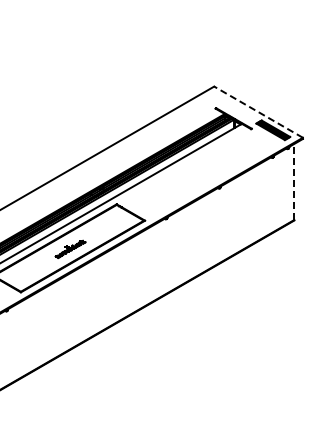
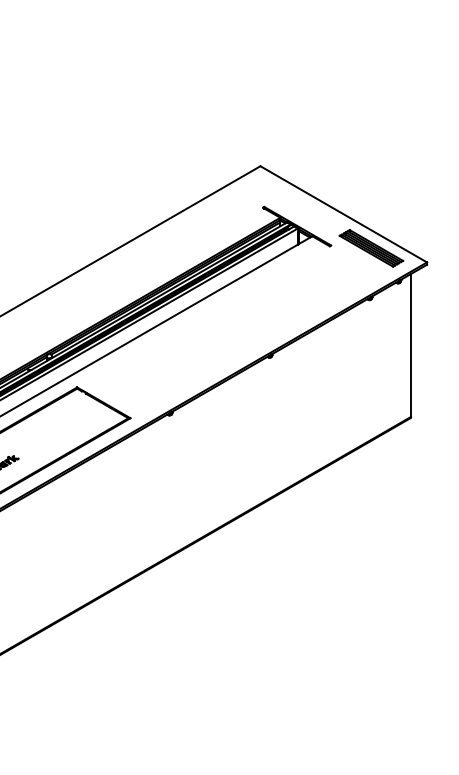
line: (258, 111) -> (343, 213), dashed -> solid
line: (294, 181) -> (411, 344), dashed -> solid

